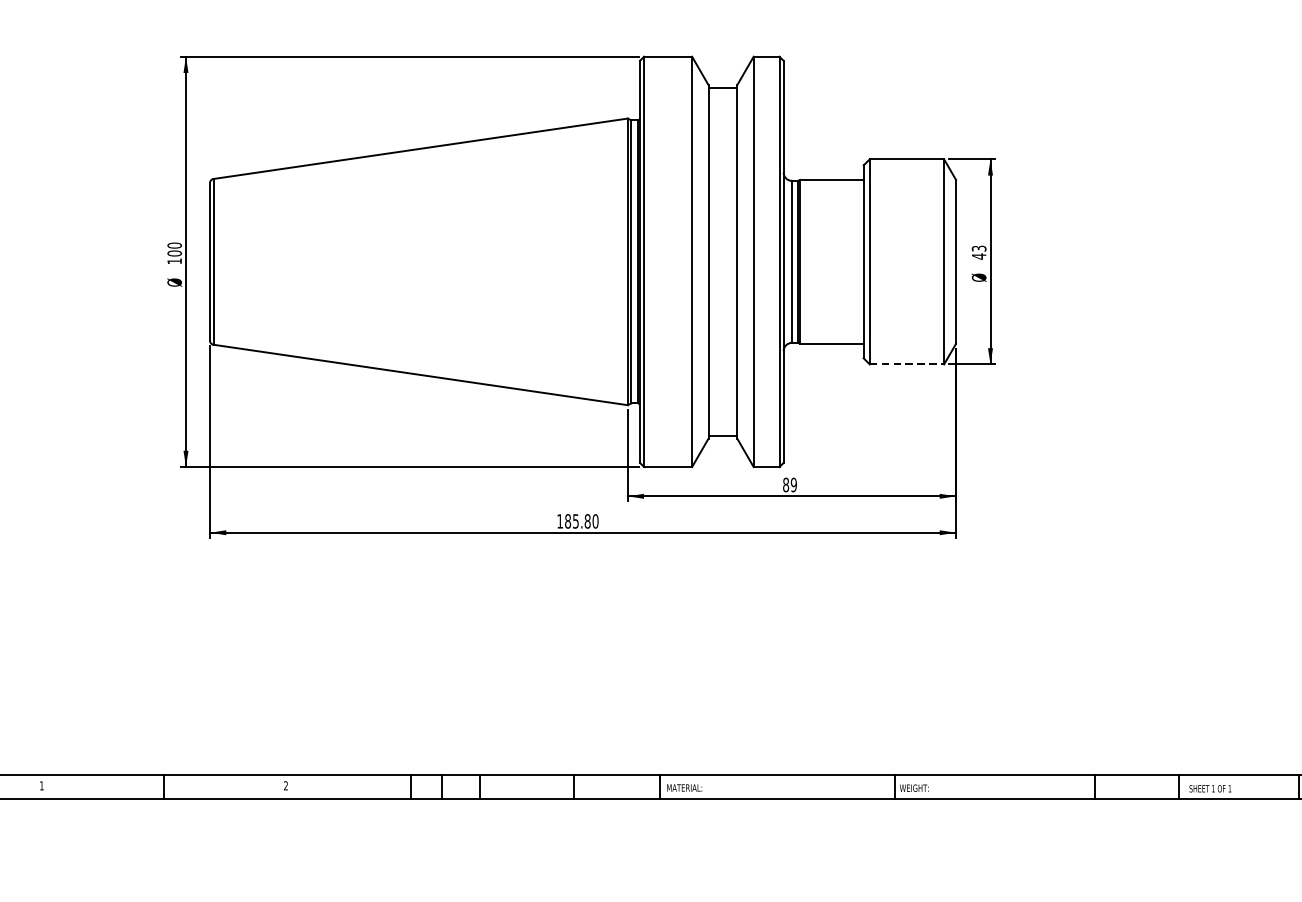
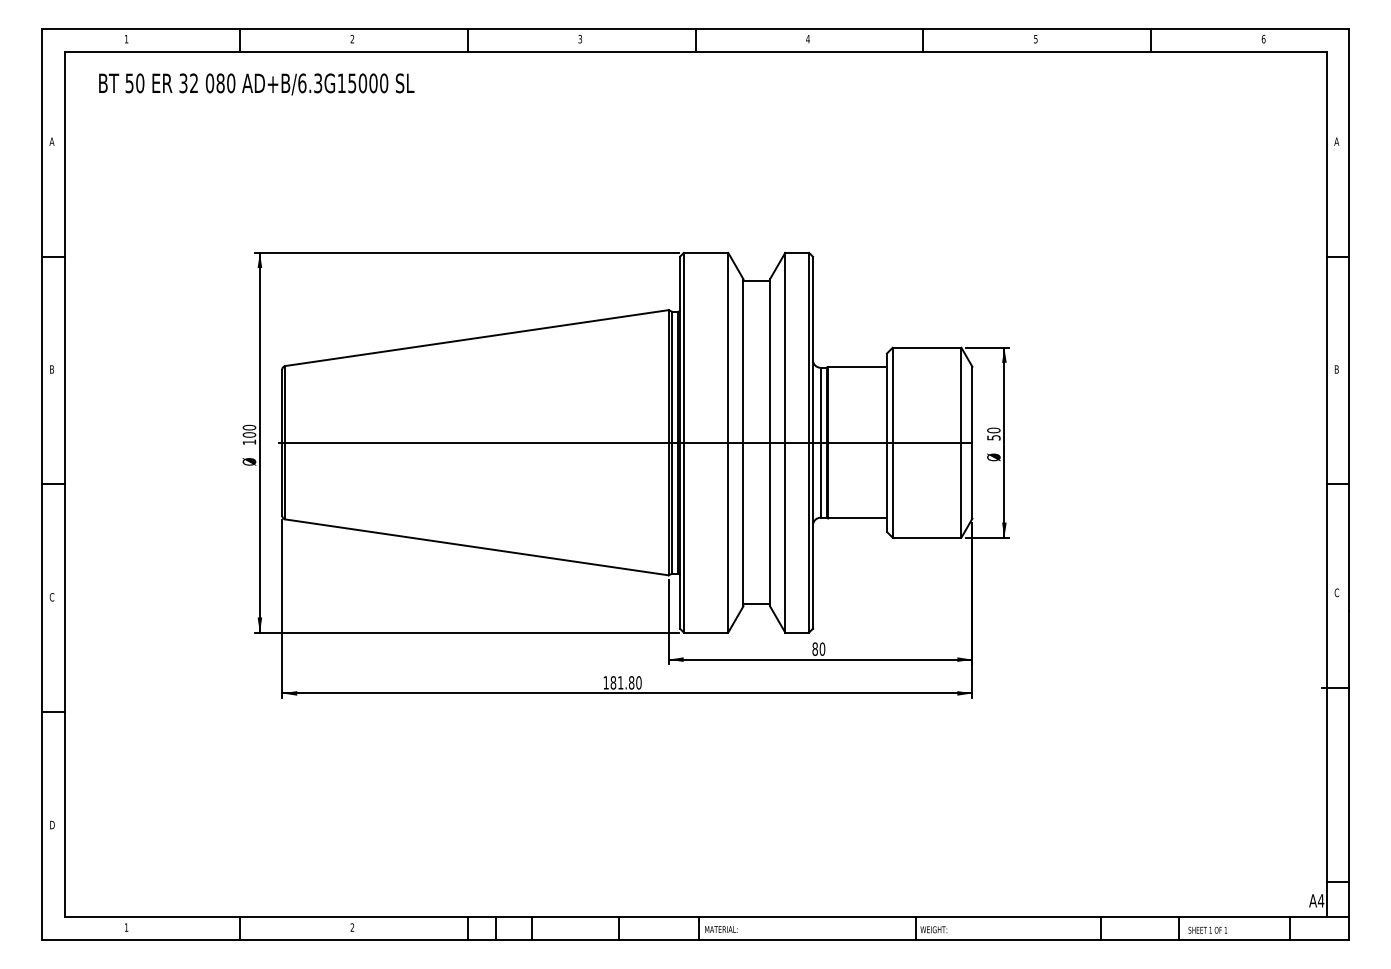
text: (978, 251) -> (993, 433), 43 -> 50
line: (581, 261) -> (625, 442), added
line: (907, 364) -> (927, 537), dashed -> solid
text: (793, 484) -> (822, 648), 89 -> 80
text: (575, 520) -> (620, 682), 185.80 -> 181.80

